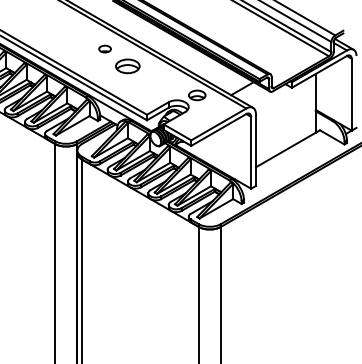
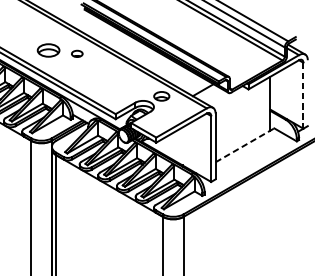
part: (127, 66) -> (48, 50), moved
line: (351, 94) -> (303, 95), solid -> dashed
line: (287, 148) -> (244, 145), solid -> dashed

